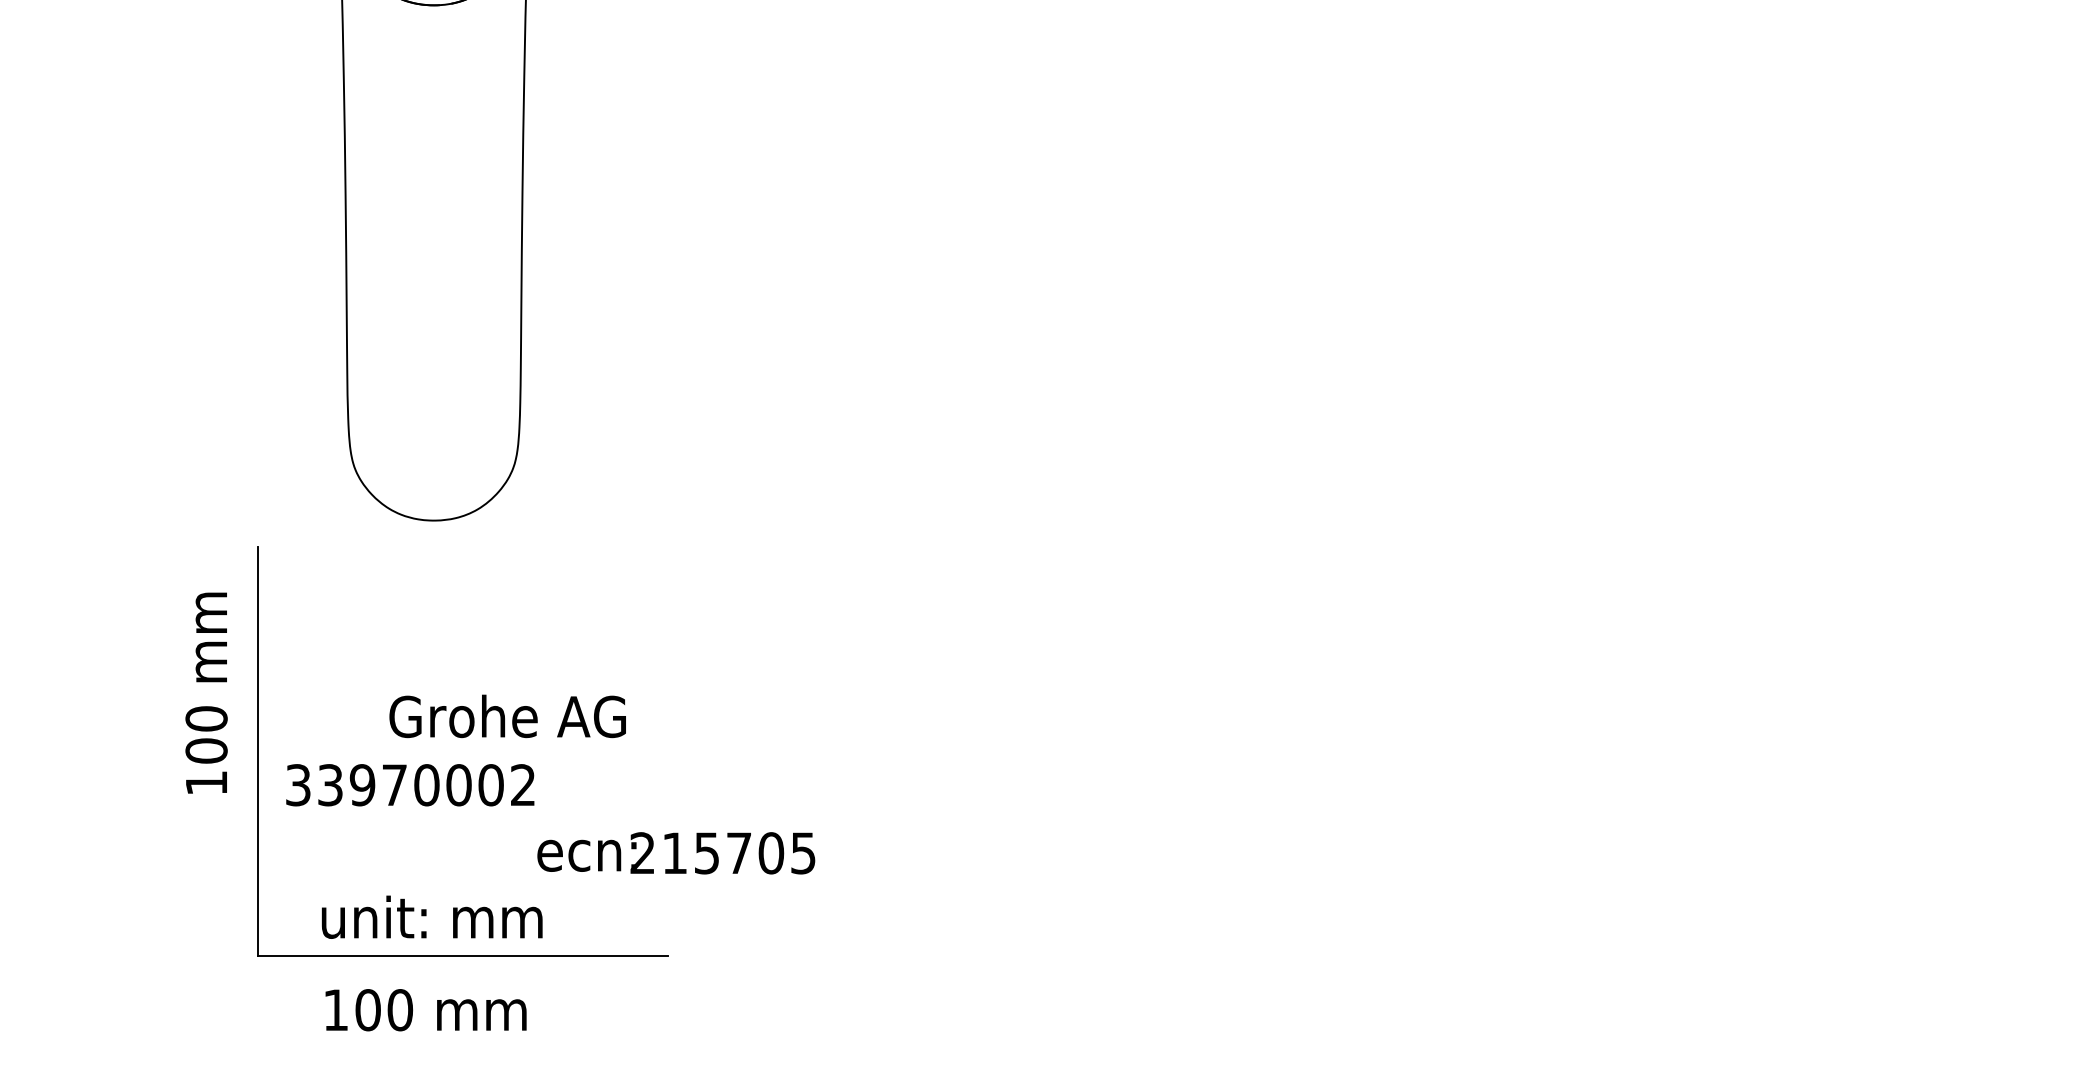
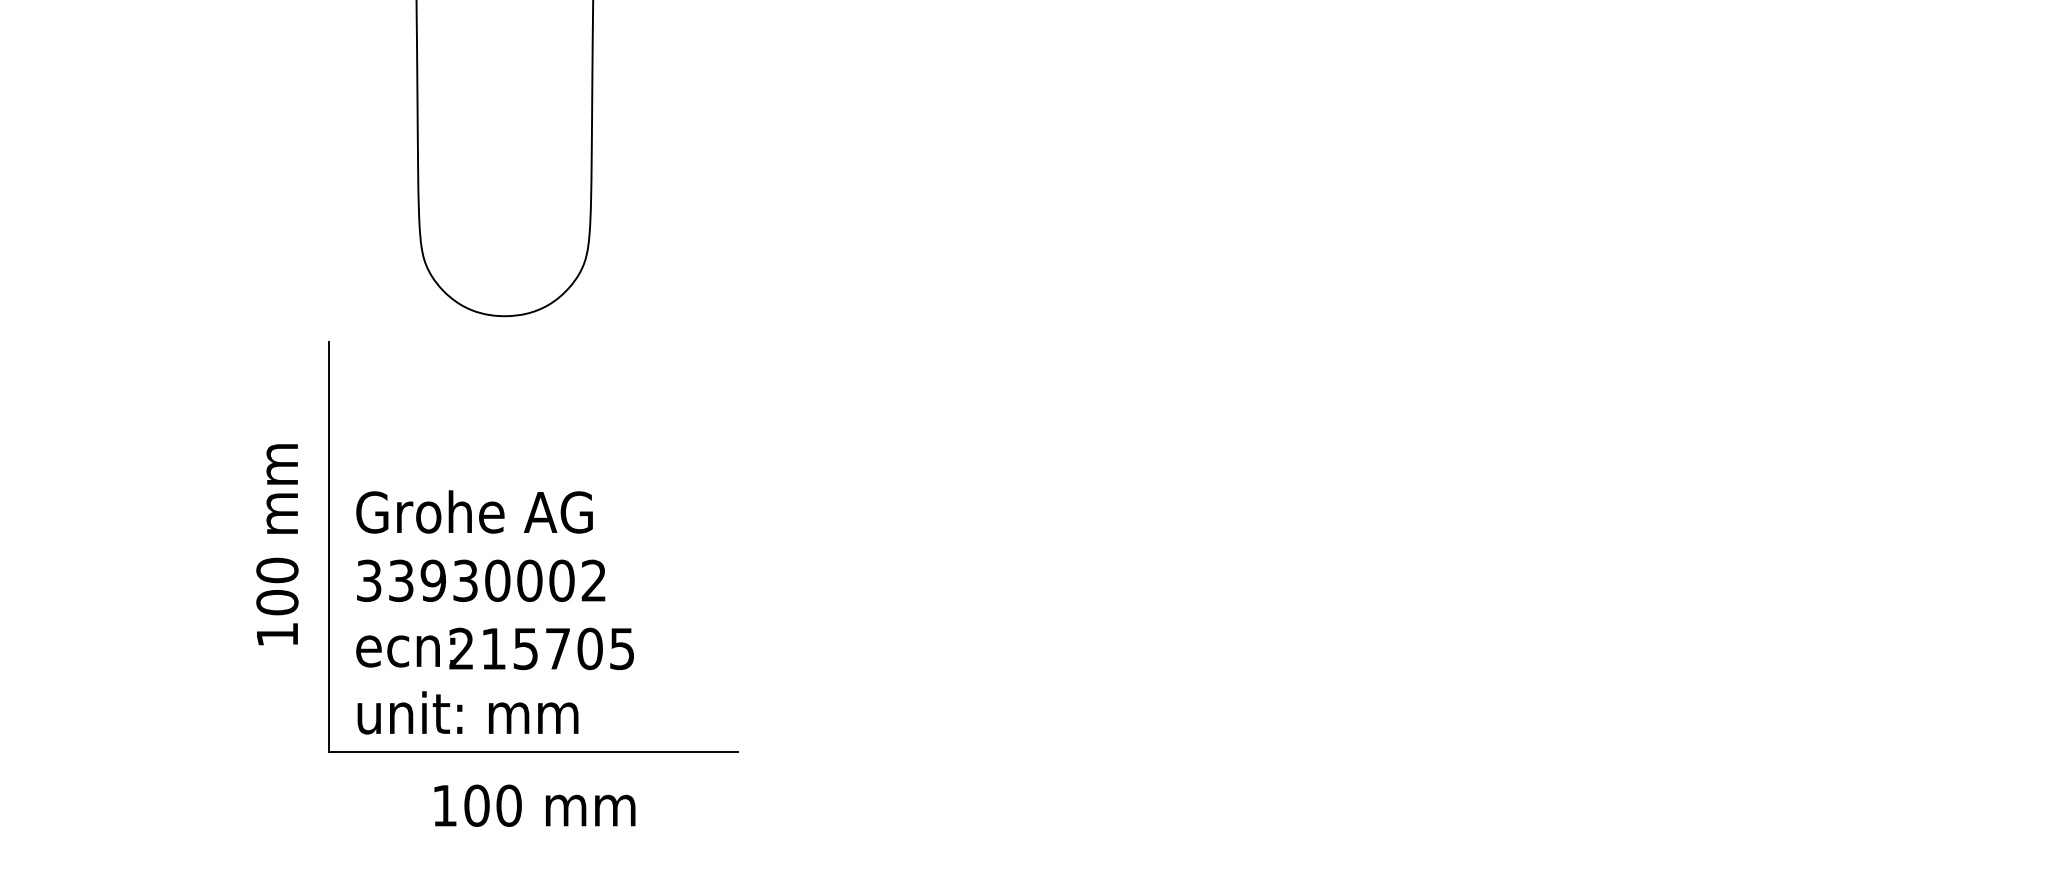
text: (206, 692) -> (277, 544), moved
text: (507, 716) -> (474, 512), moved
text: (394, 785) -> (465, 581), 33970002 -> 33930002
text: (676, 853) -> (495, 649), moved
text: (431, 916) -> (467, 712), moved
text: (425, 1010) -> (534, 806), moved

